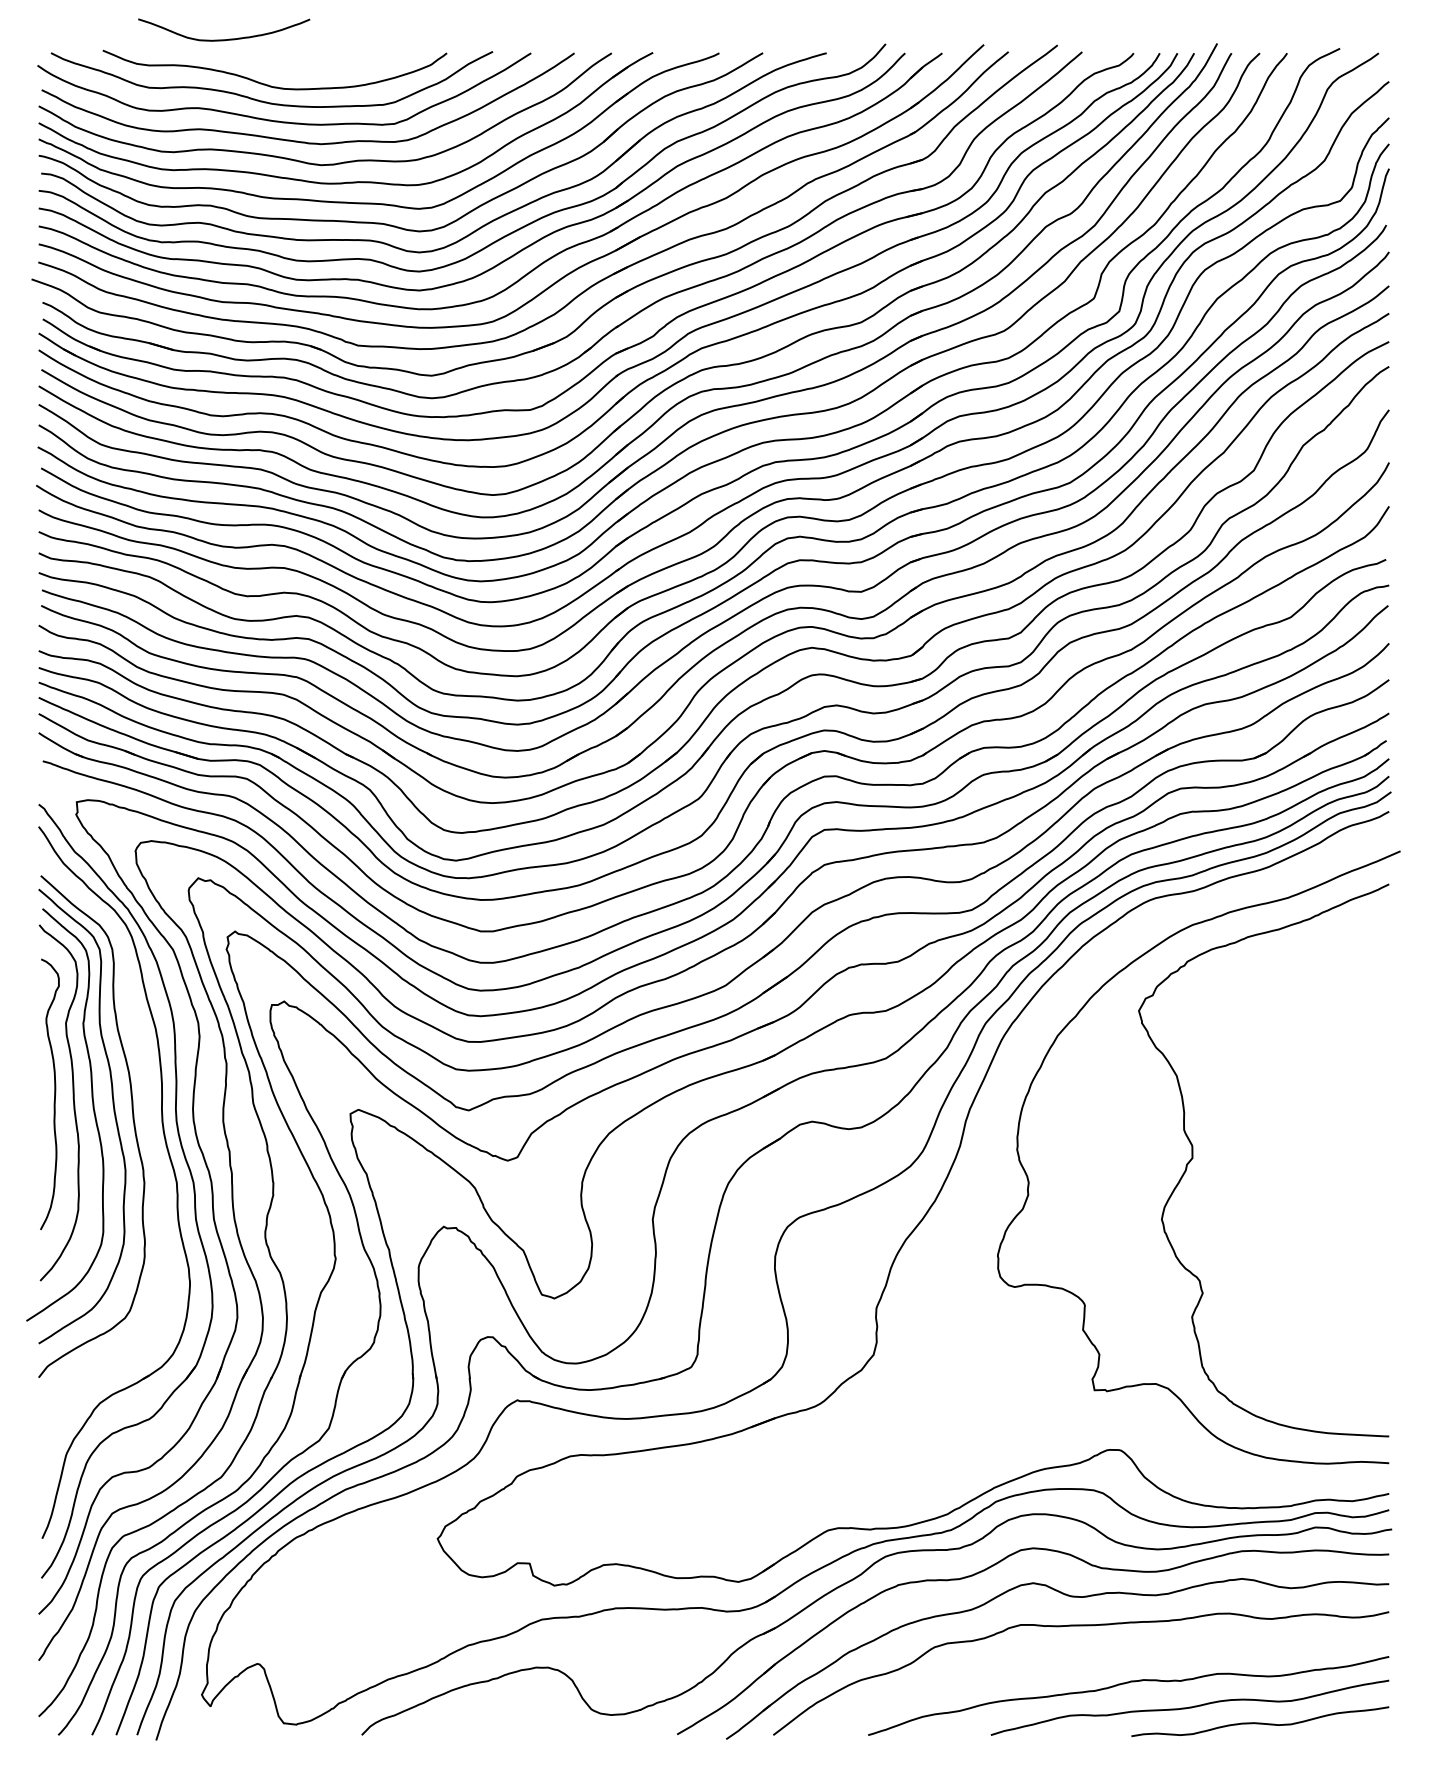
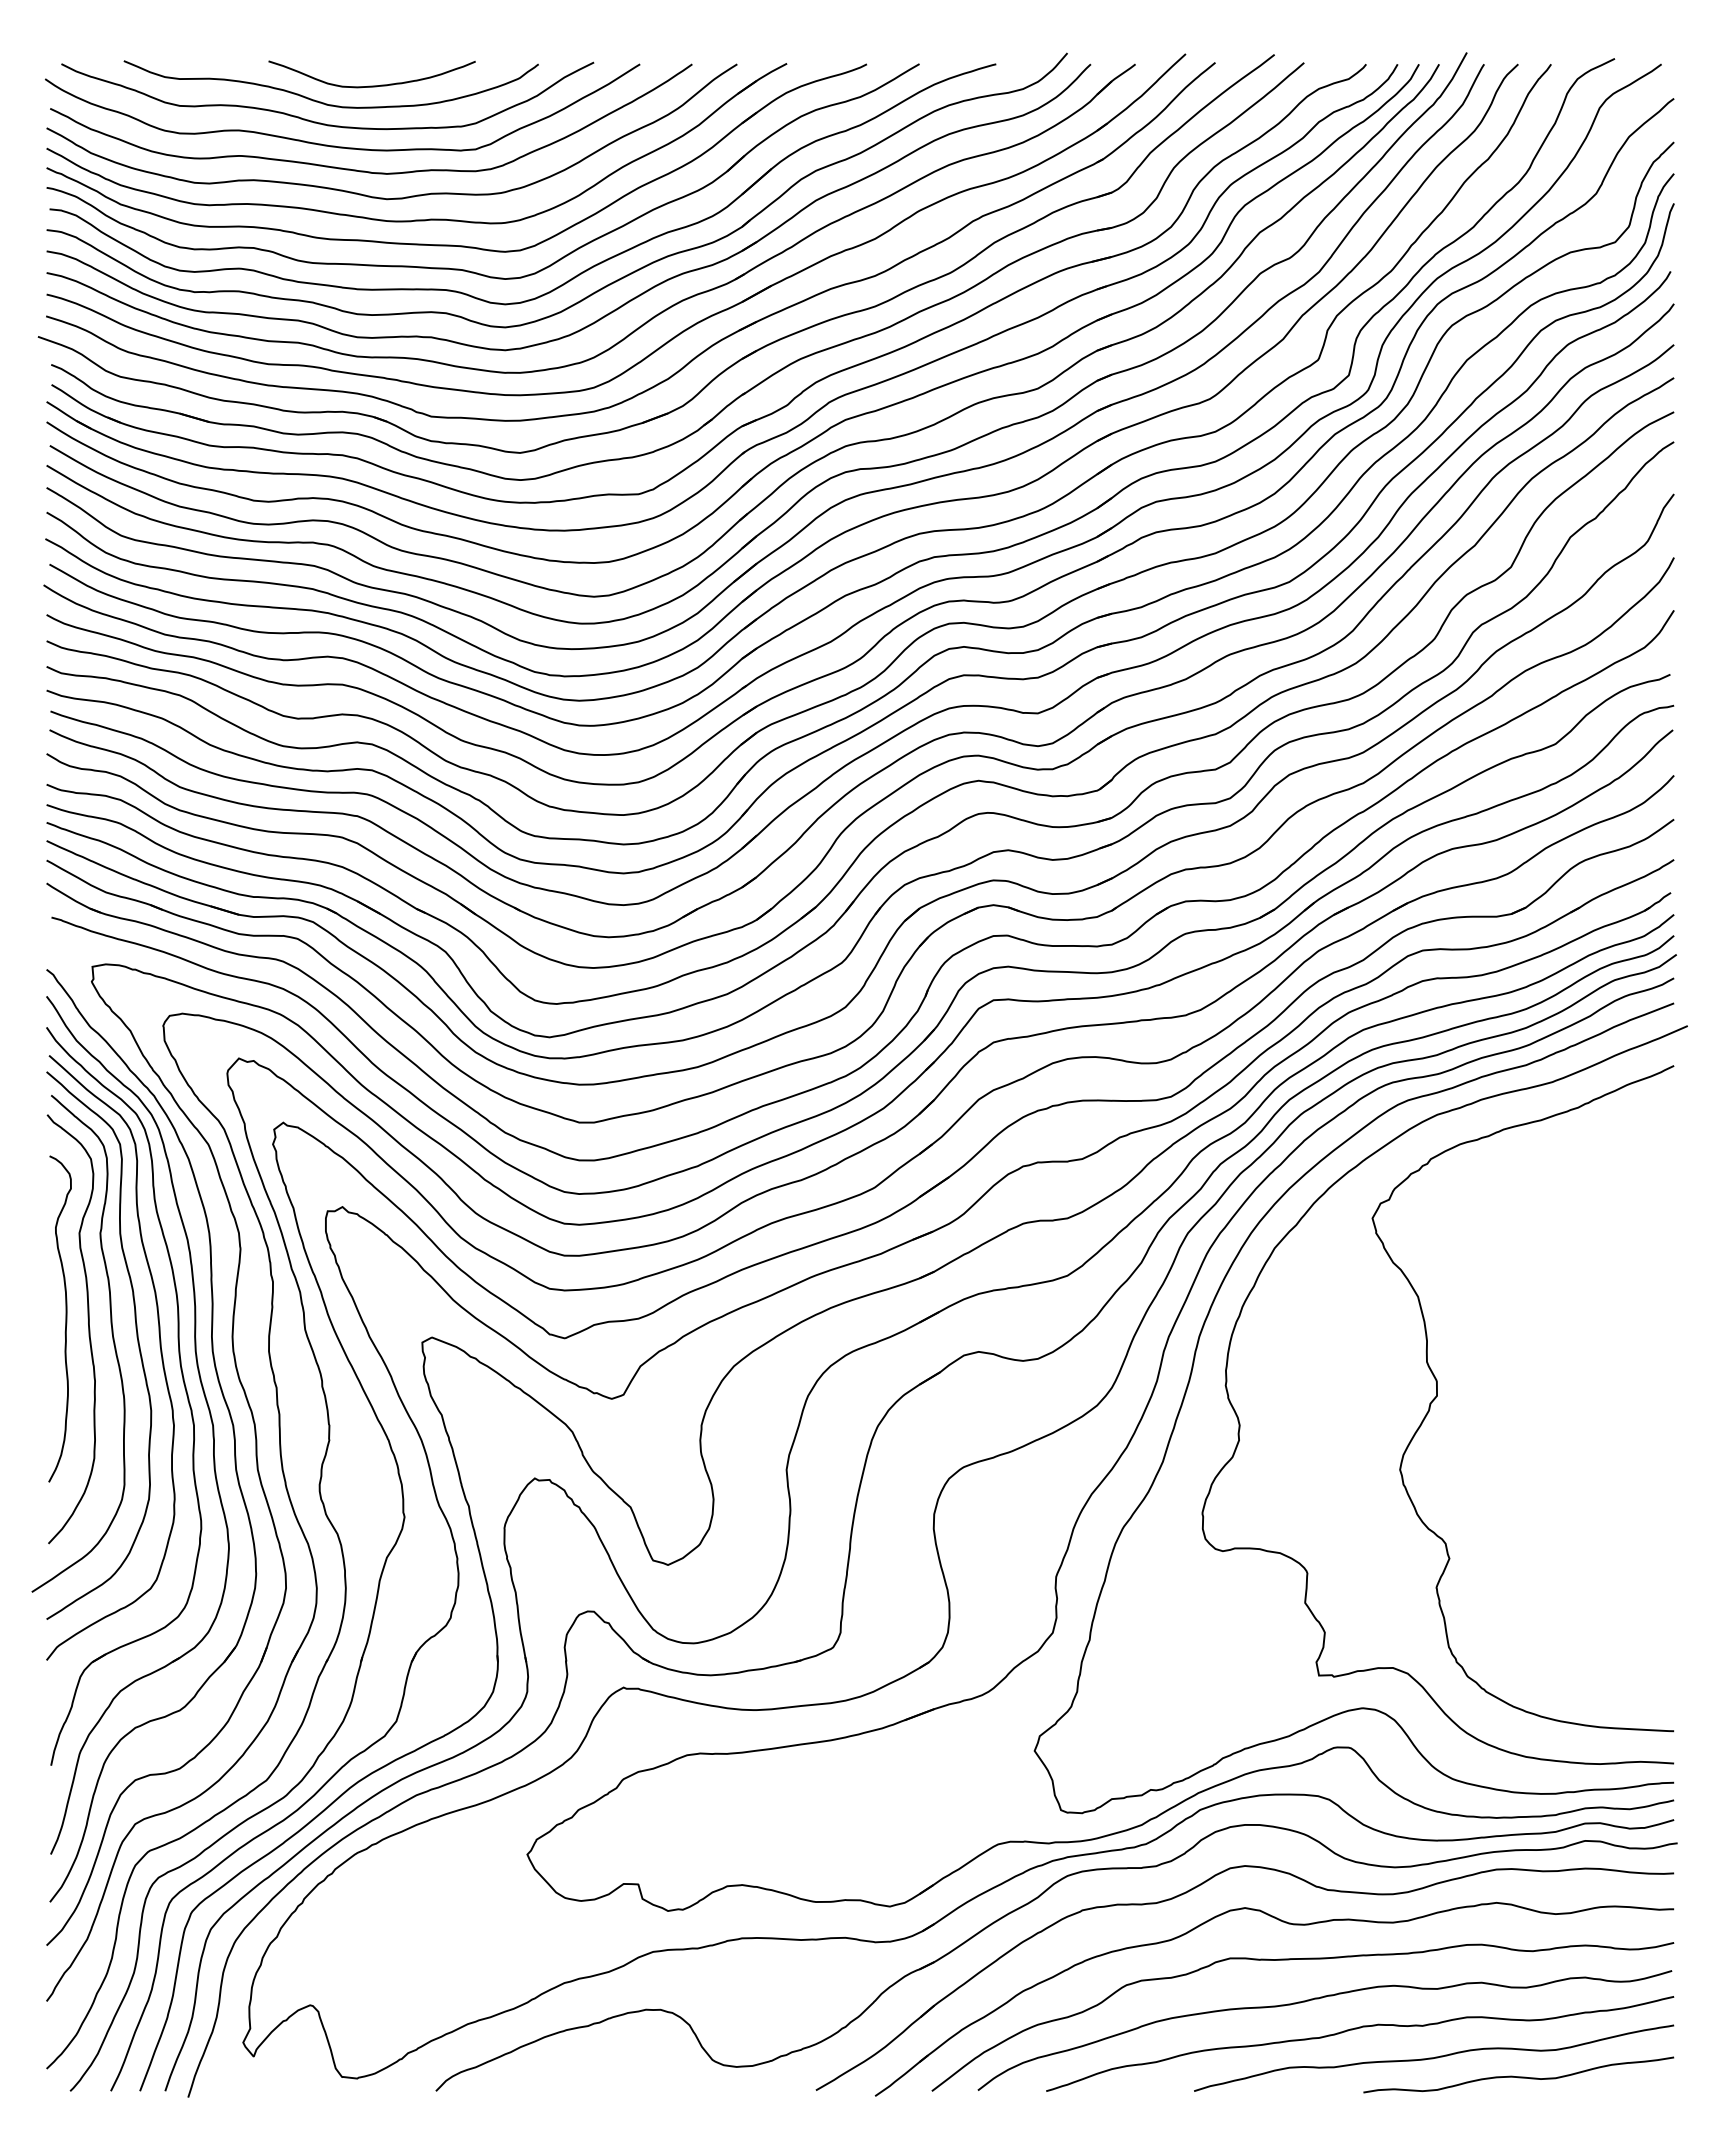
curve: (223, 39) -> (371, 85), moved
curve: (990, 1135) -> (1193, 1368), added
part: (151, 1145) -> (182, 1380), added
curve: (1094, 1659) -> (1318, 1999), added

